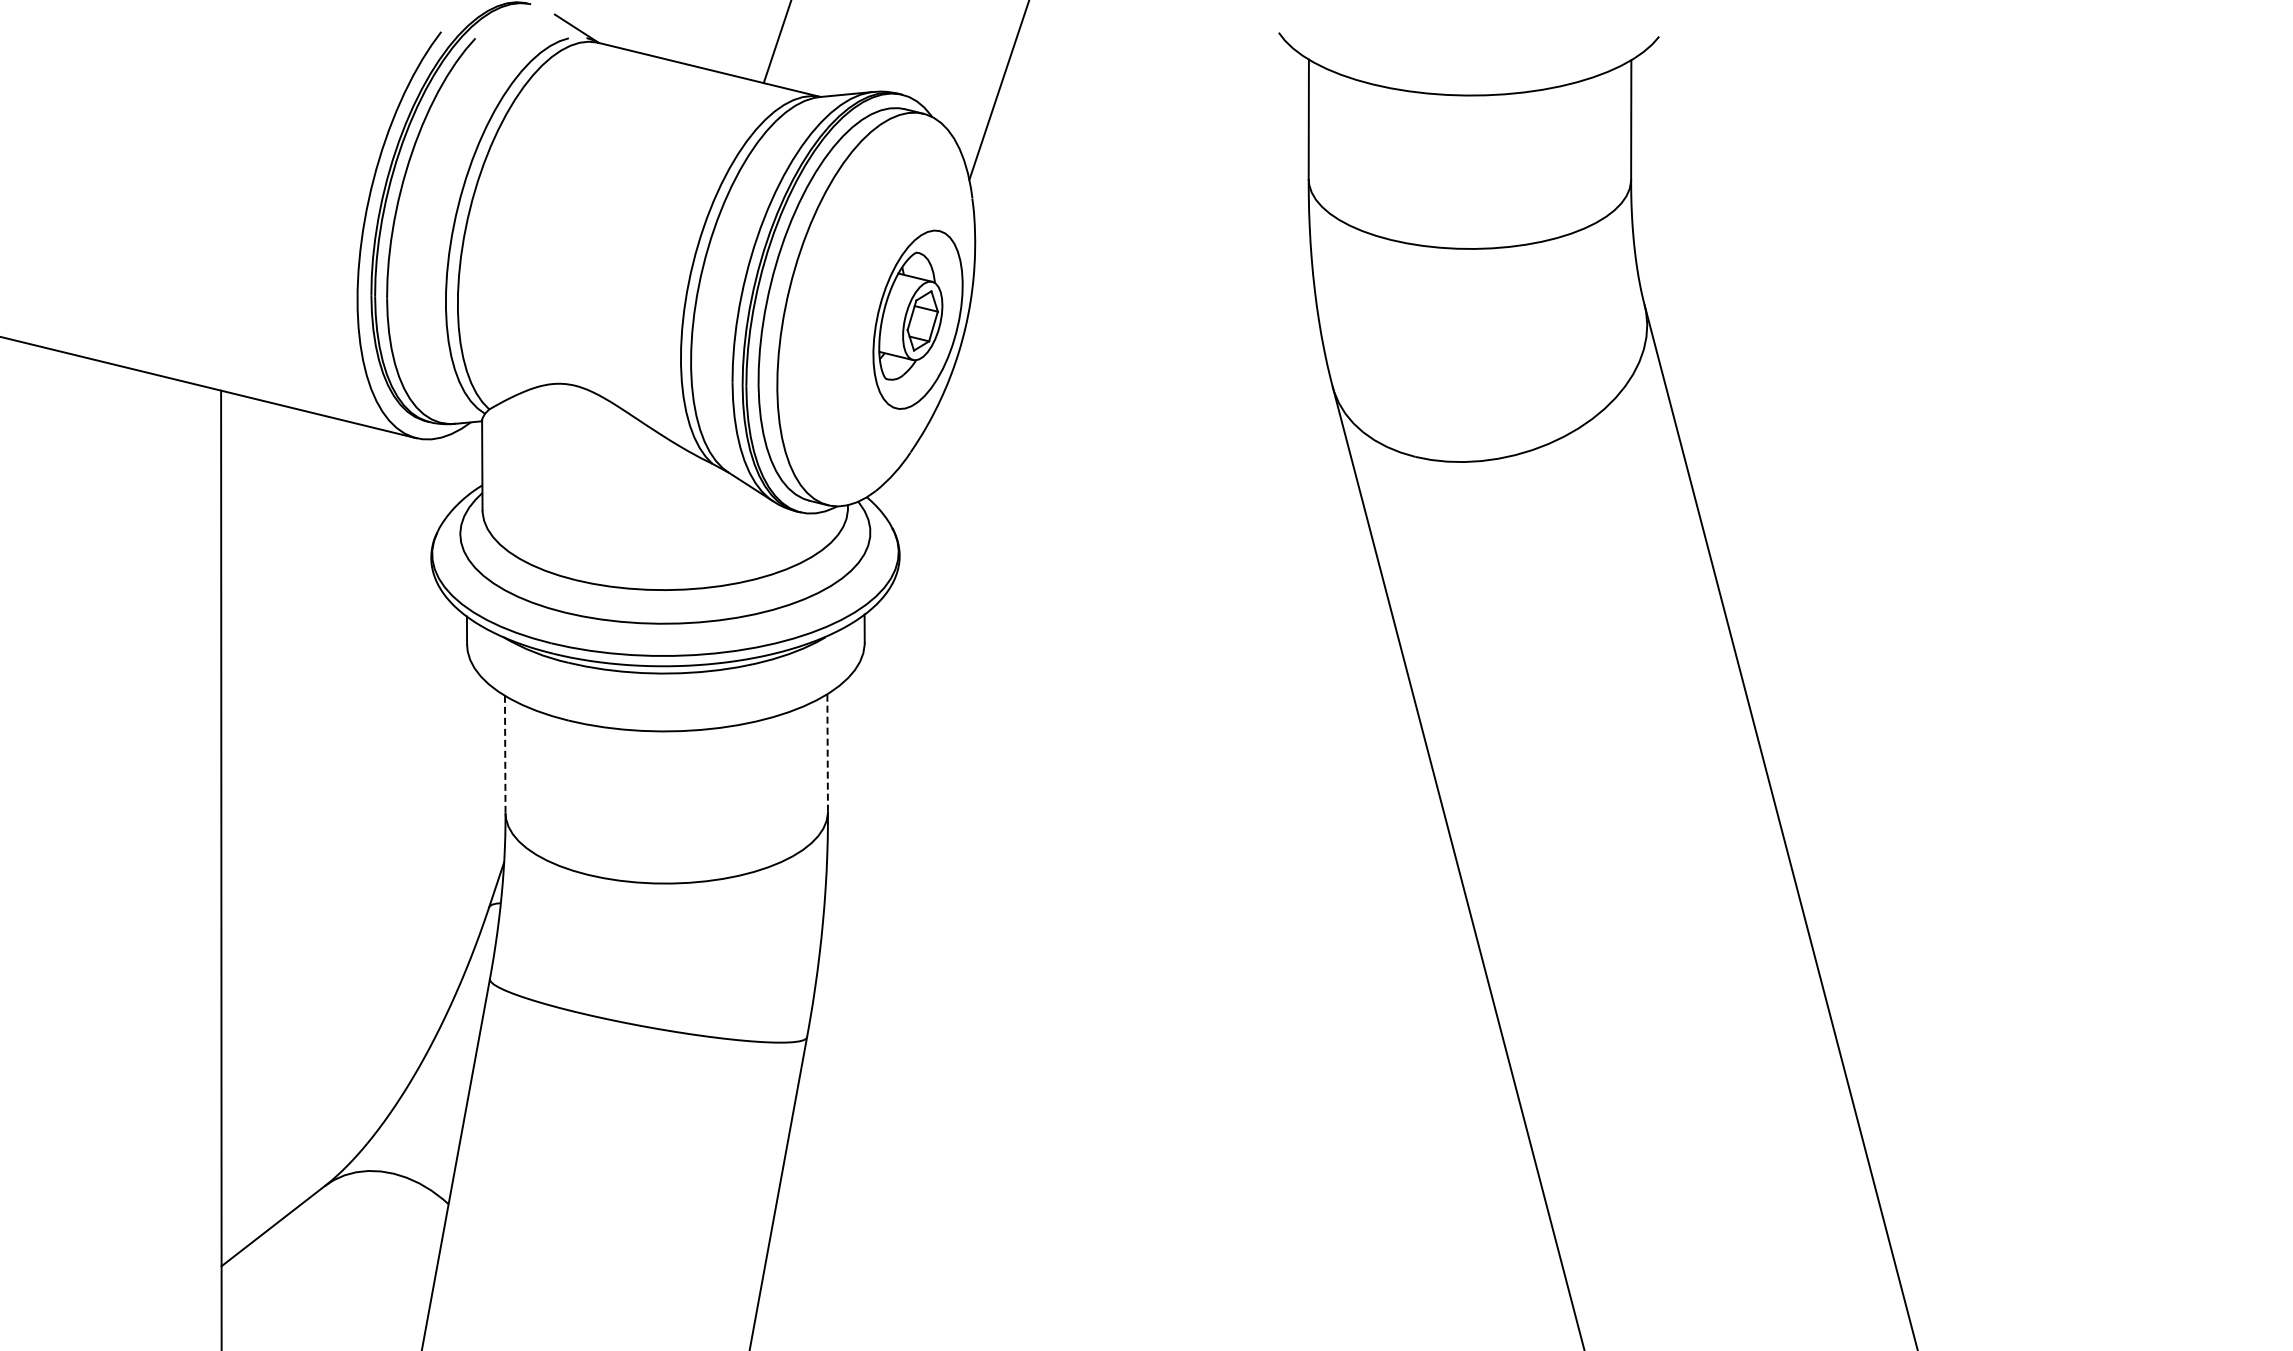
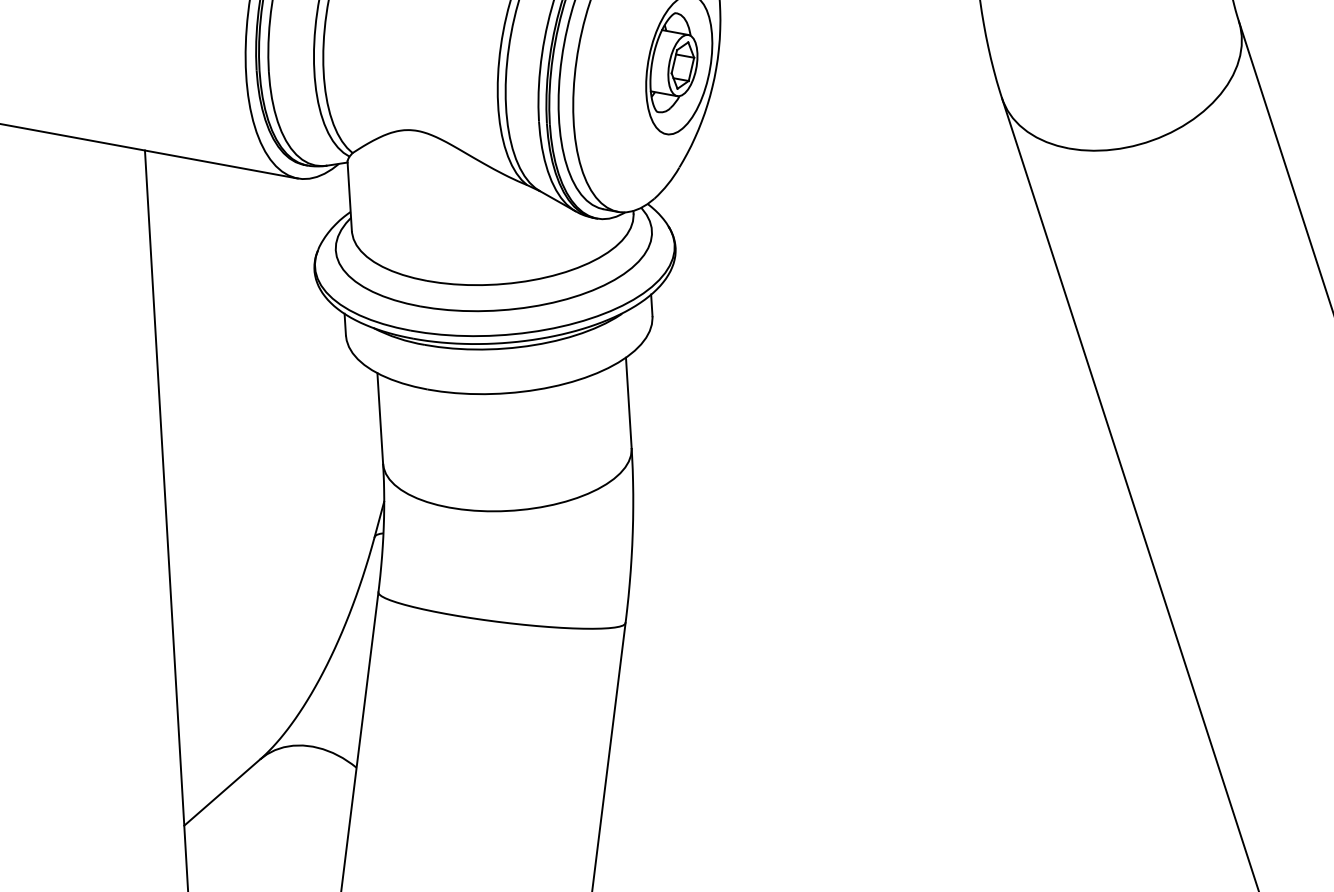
line: (827, 752) -> (628, 402), dashed -> solid
line: (505, 754) -> (380, 418), dashed -> solid

